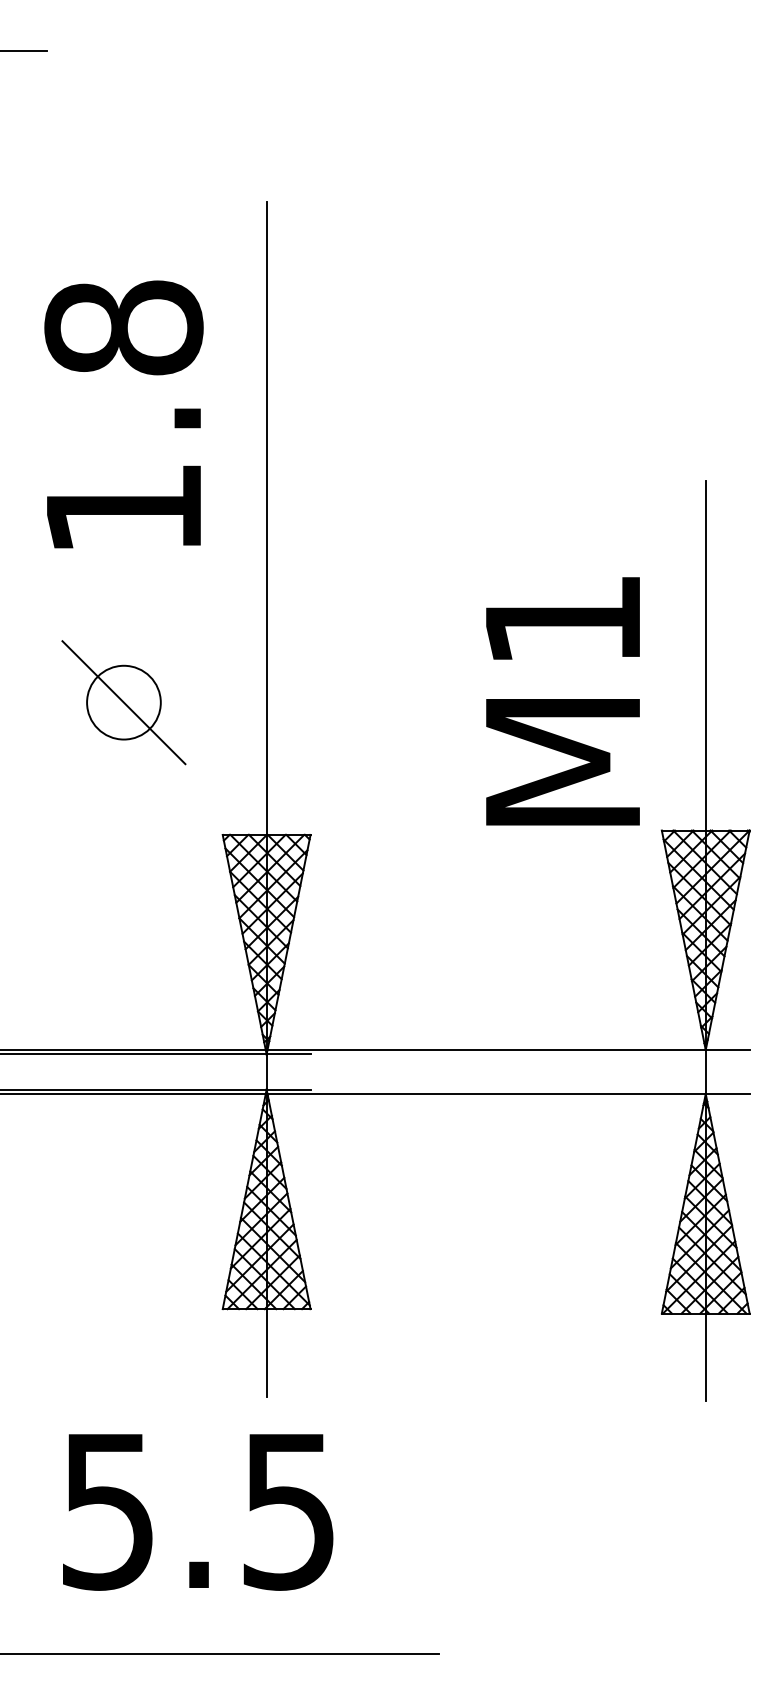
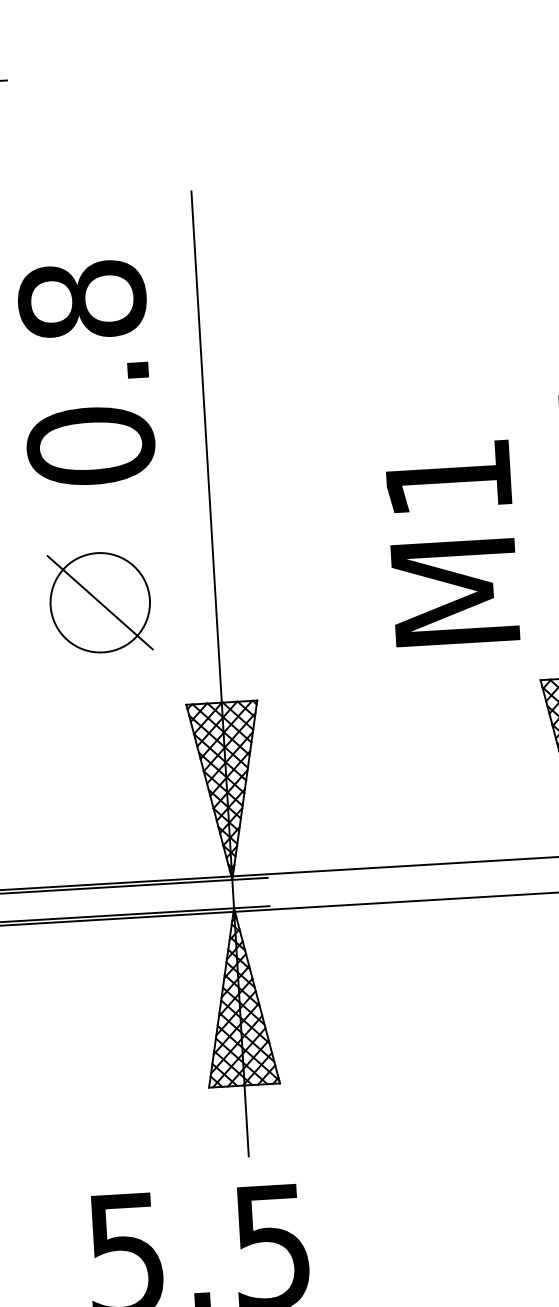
text: (123, 508) -> (90, 446), 1.8 -> 0.8
text: (562, 701) -> (452, 543), moved
circle: (123, 702) -> (99, 602), size x1.67

